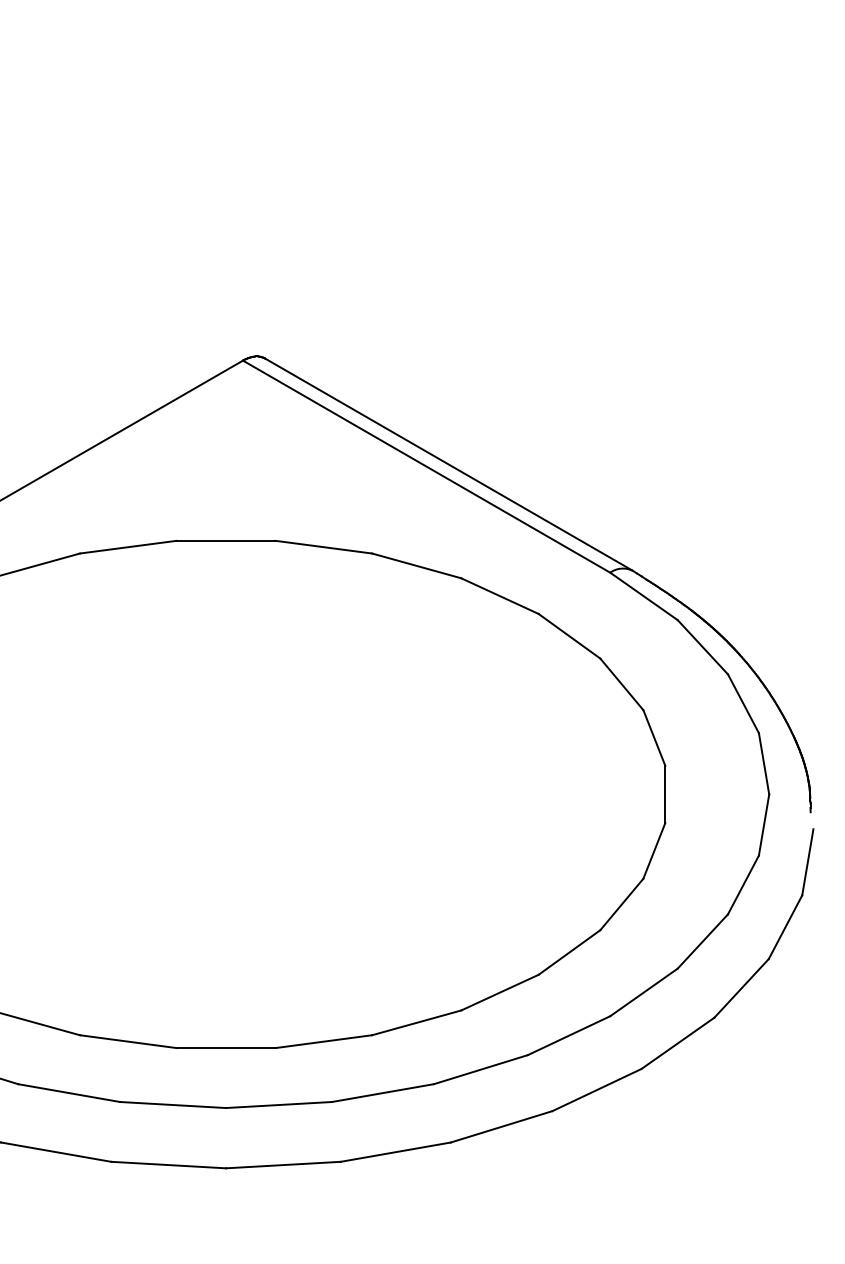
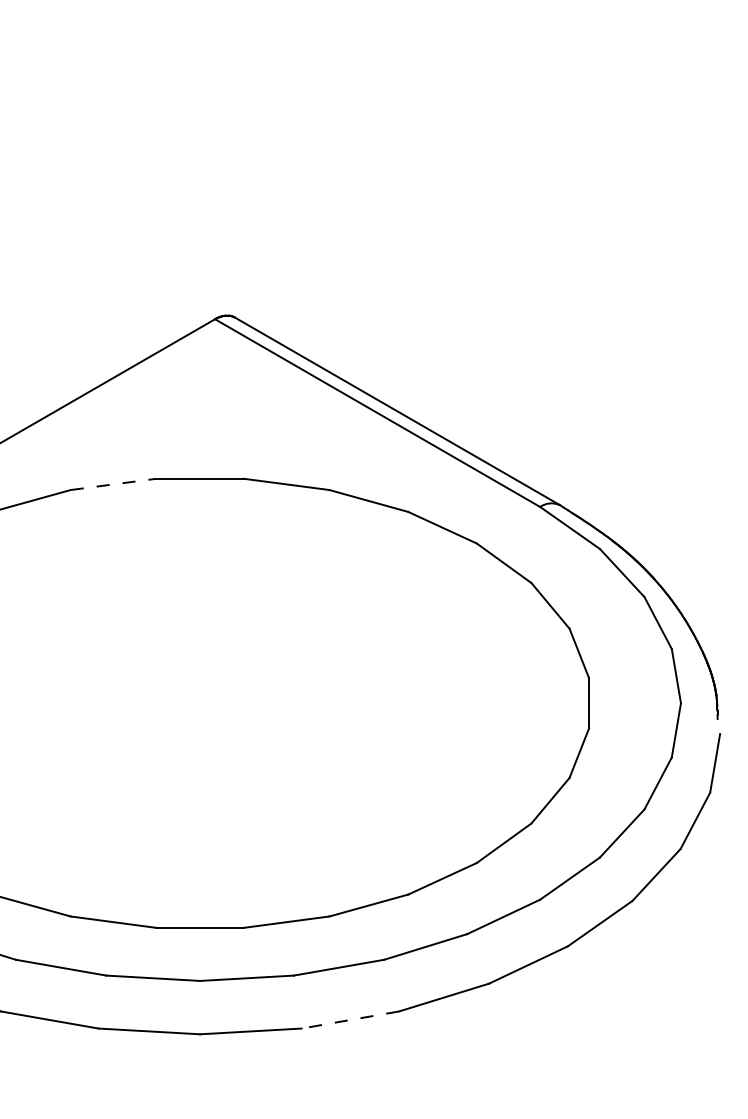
line: (128, 547) -> (113, 484), solid -> dashed
line: (395, 1152) -> (350, 1020), solid -> dashed

